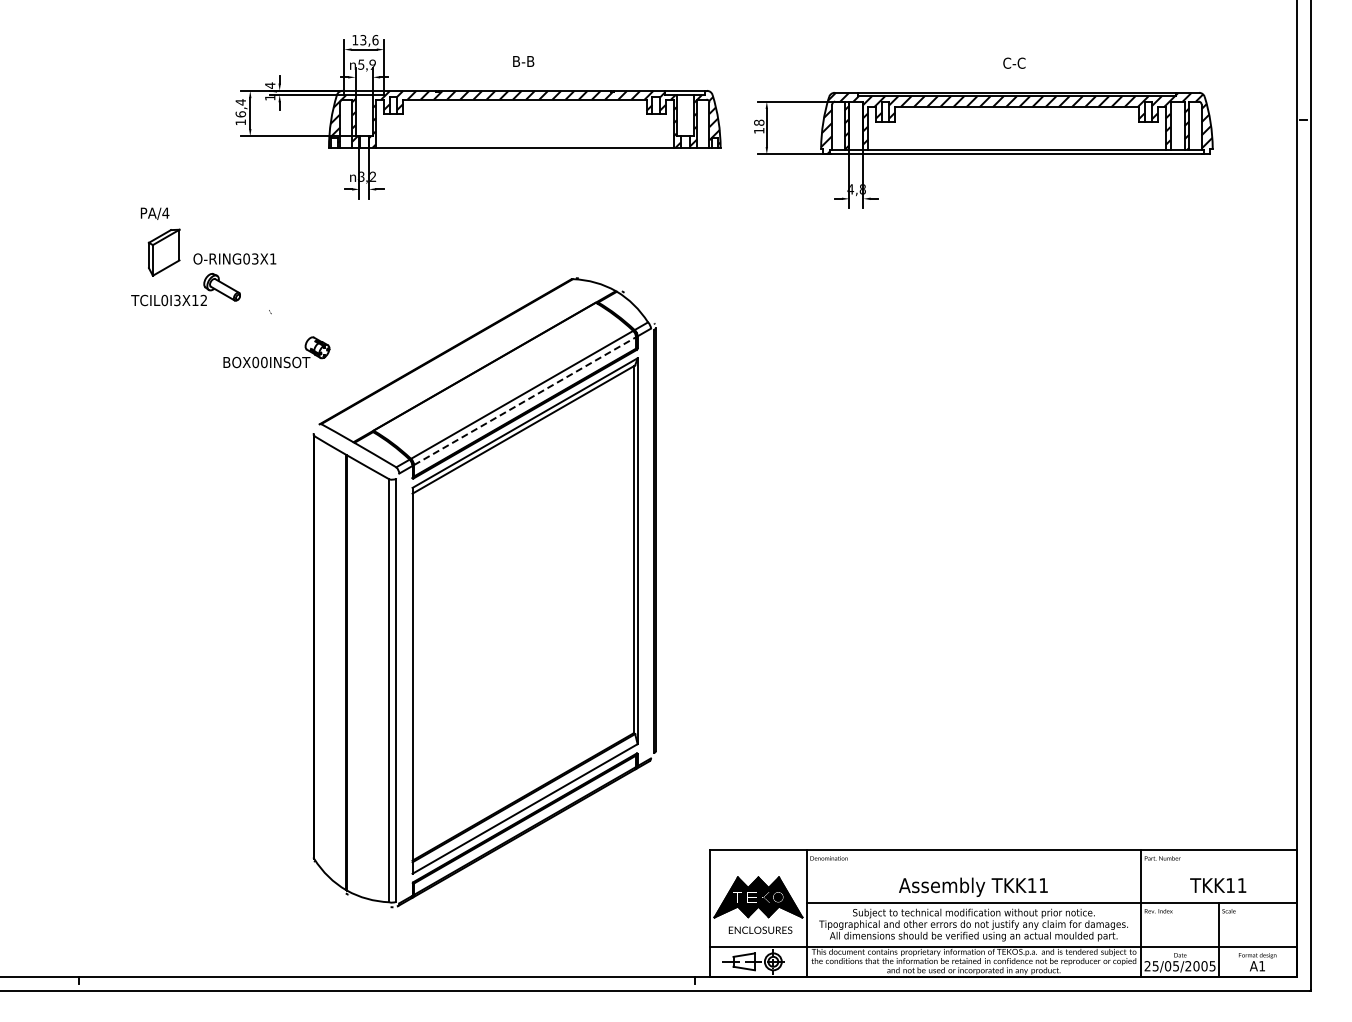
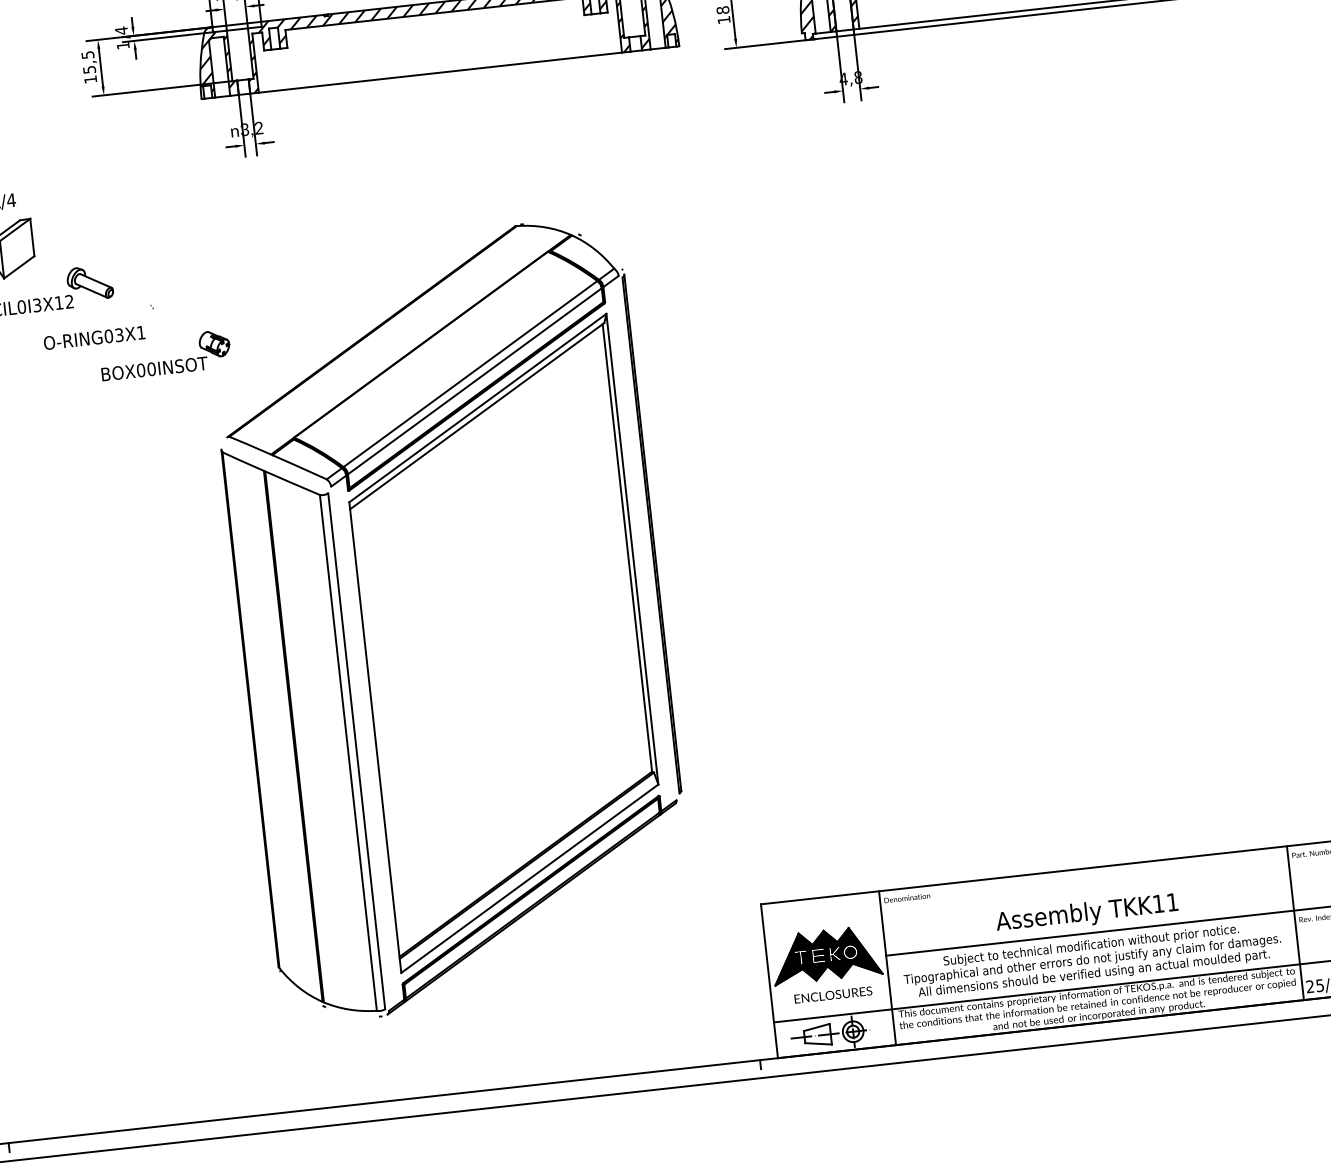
text: (240, 108) -> (88, 62), 16,4 -> 15,5
text: (234, 258) -> (94, 337), moved
line: (525, 400) -> (475, 380), dashed -> solid

